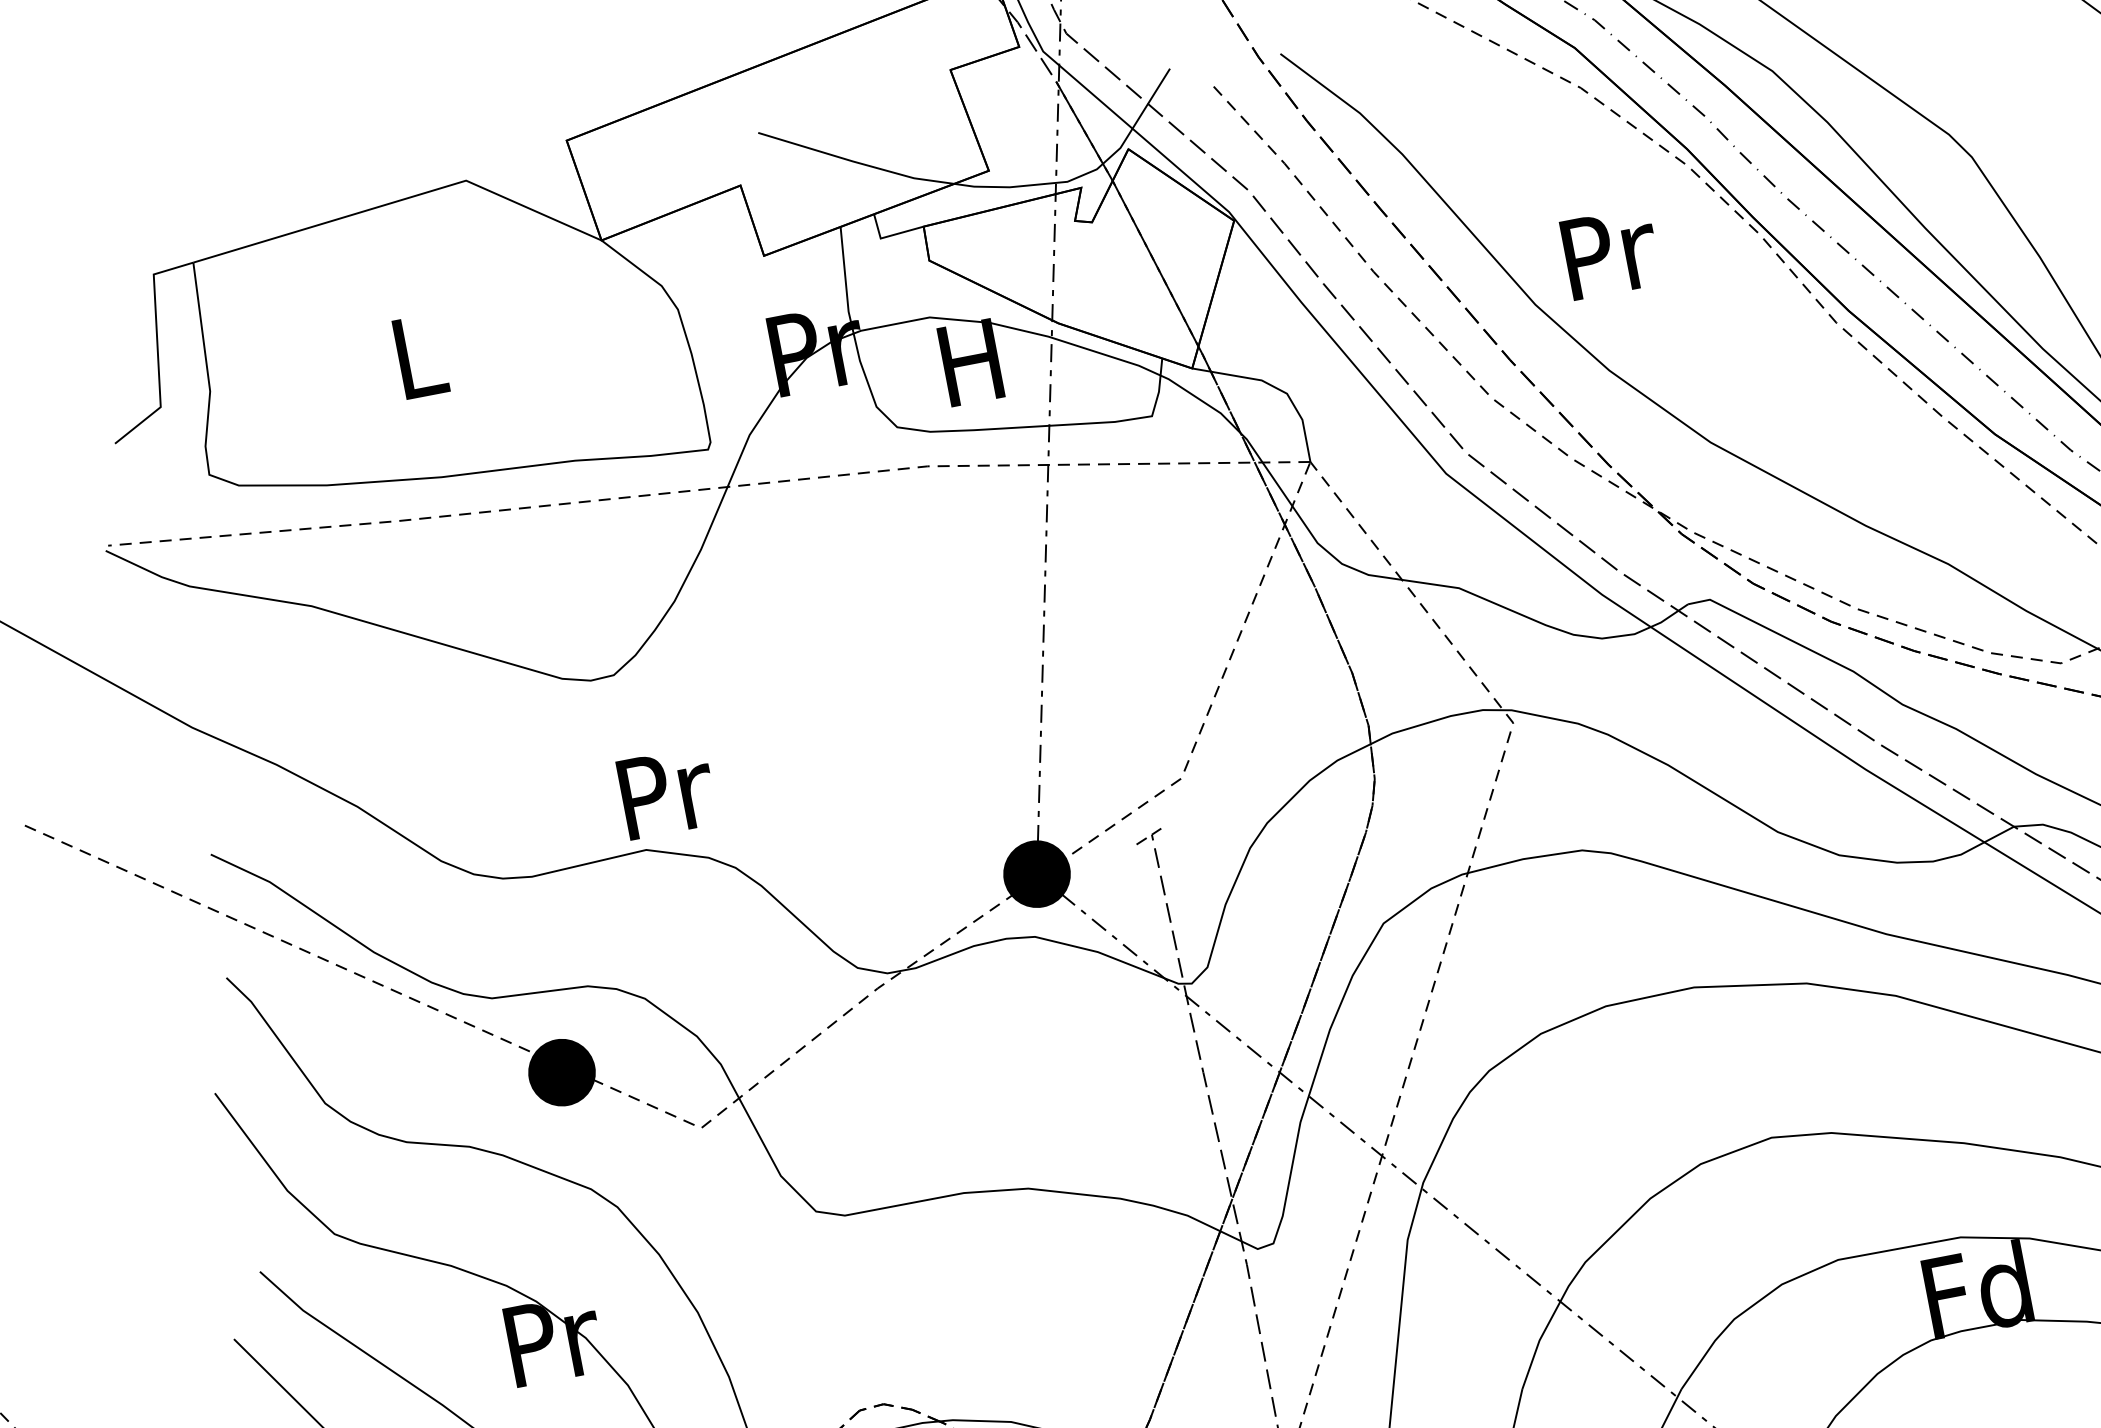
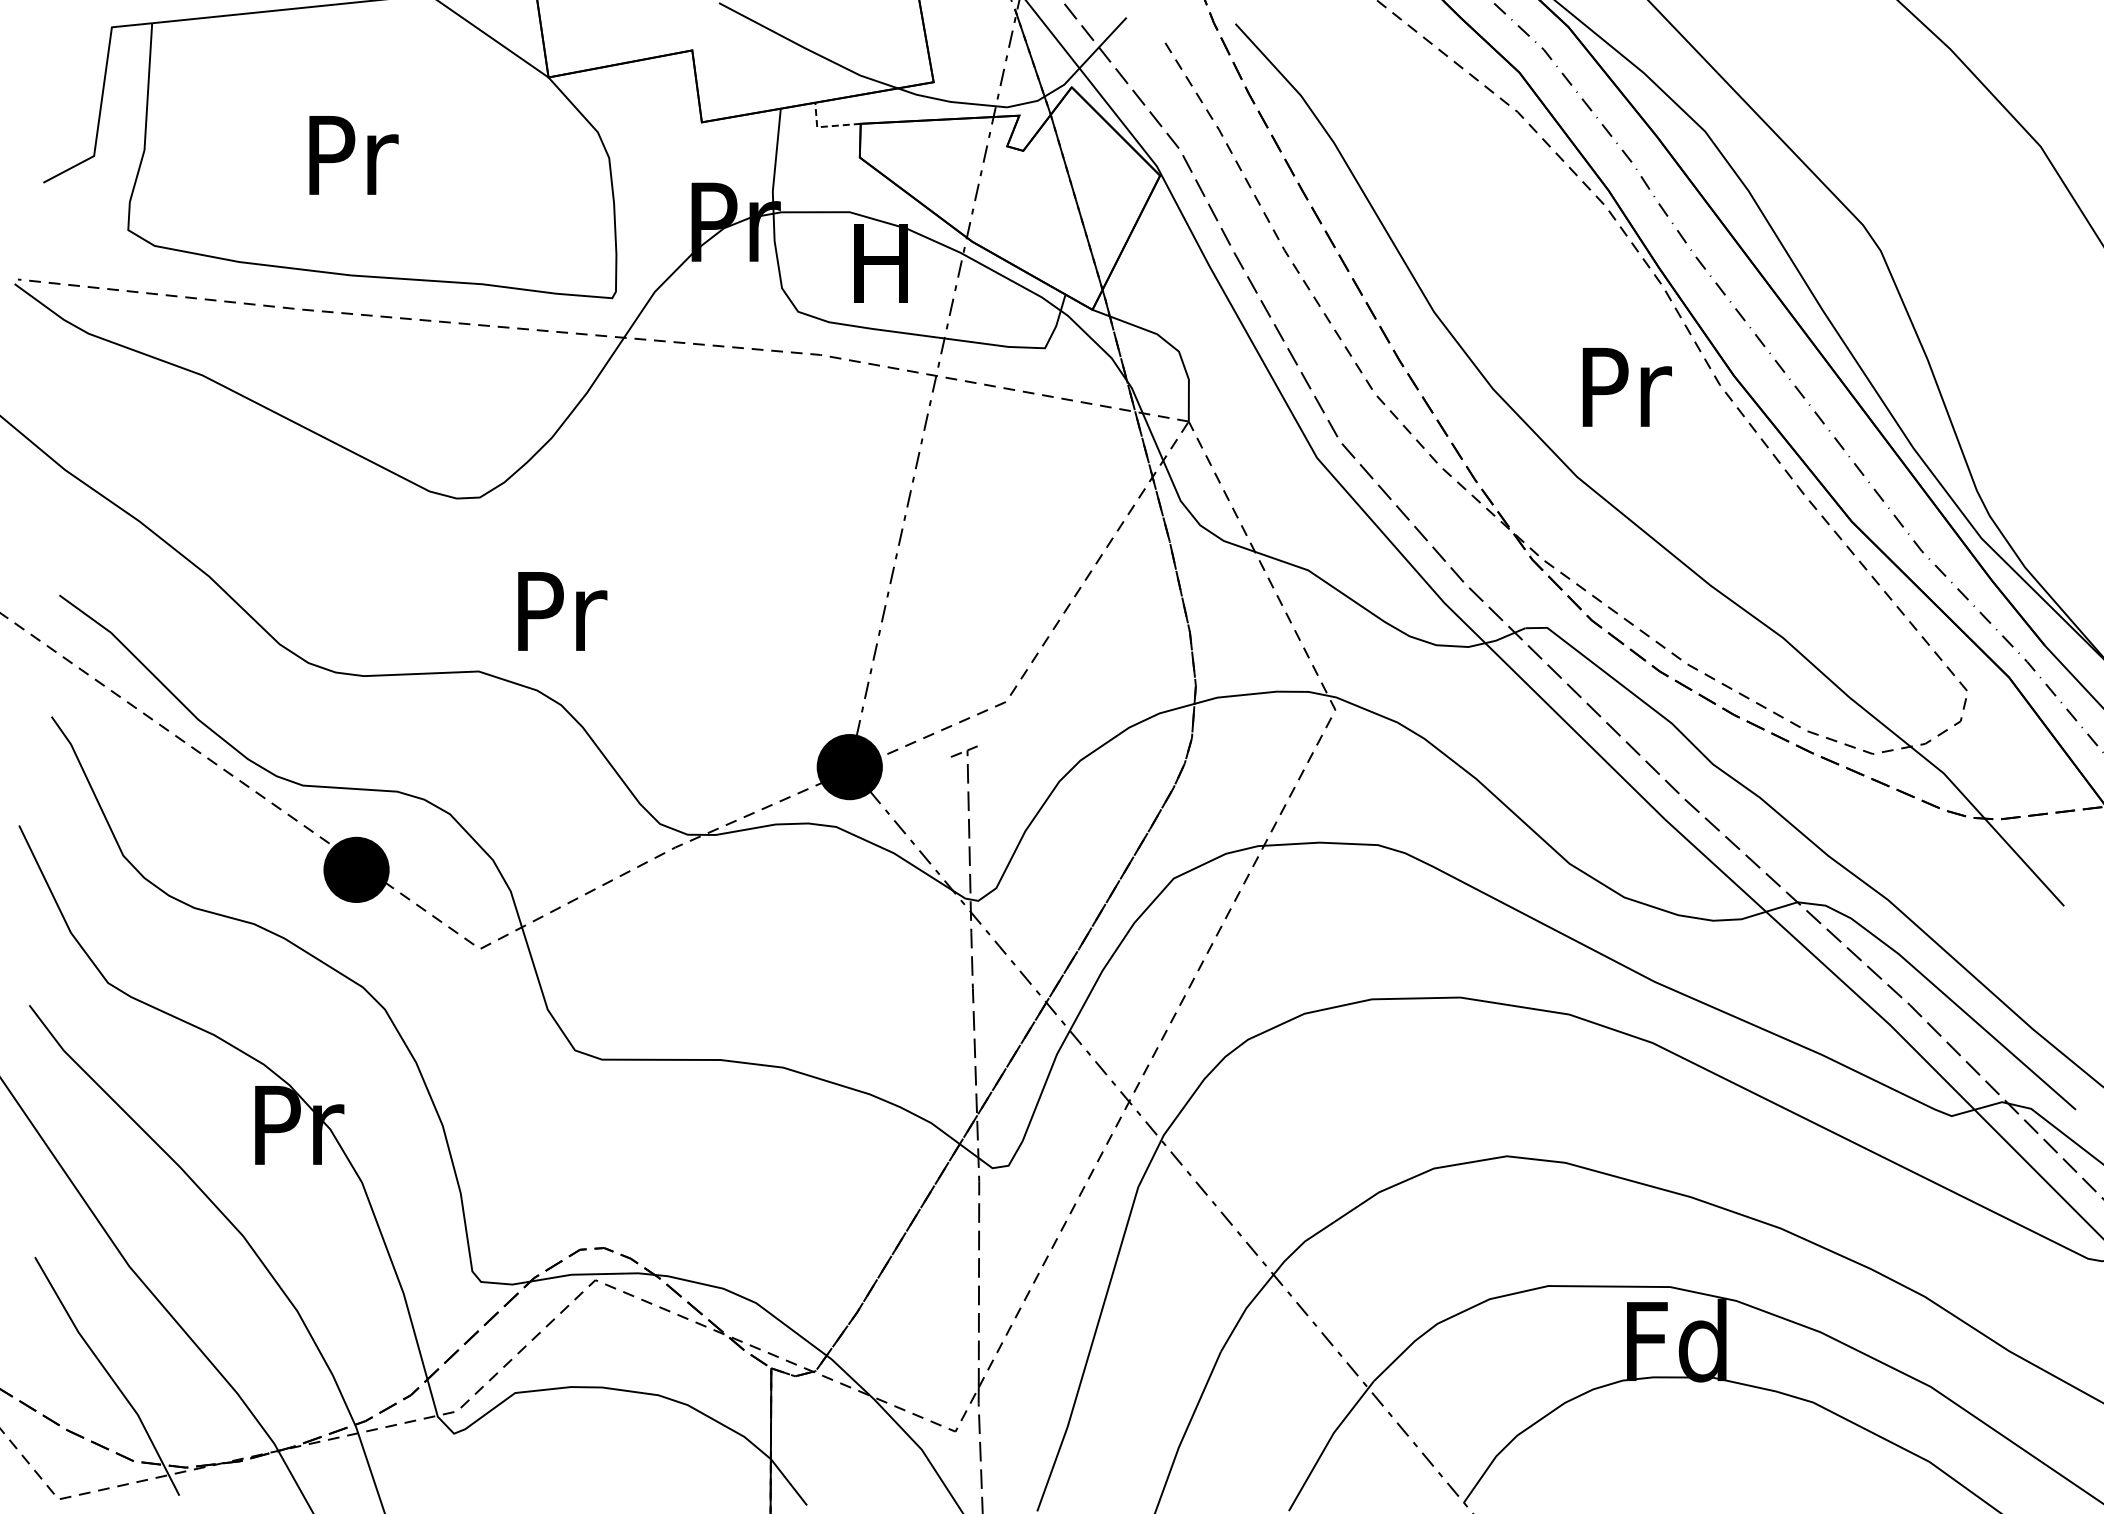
line: (889, 235) -> (826, 126), solid -> dashed
text: (1610, 253) -> (1626, 387), moved
text: (420, 356) -> (353, 155), L -> Pr
text: (667, 792) -> (562, 611), moved

